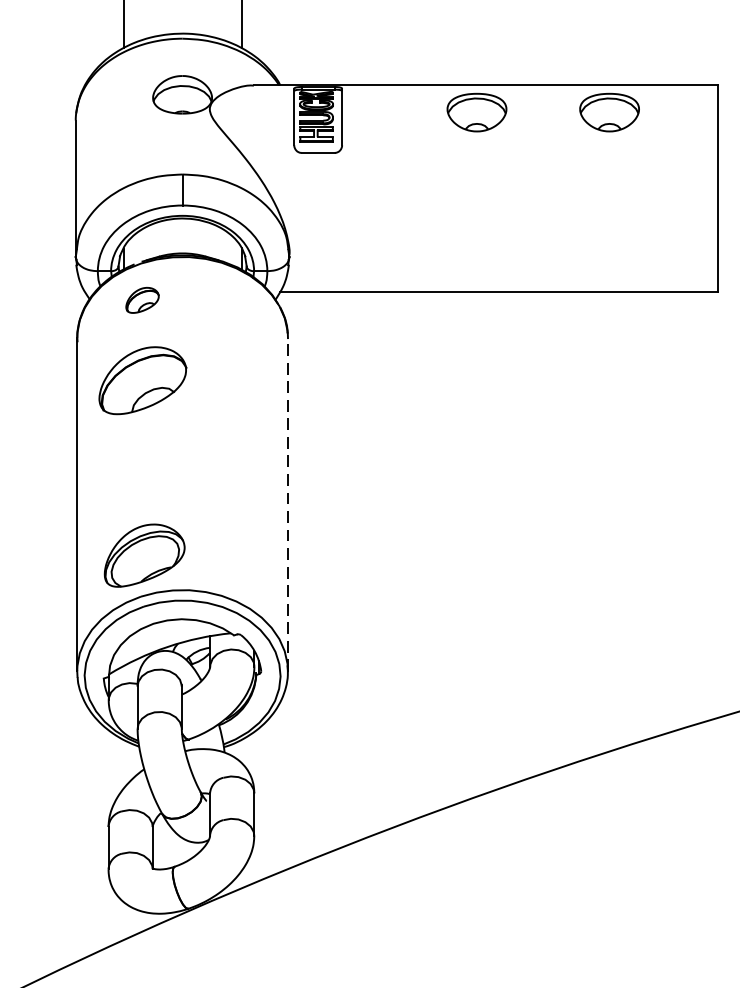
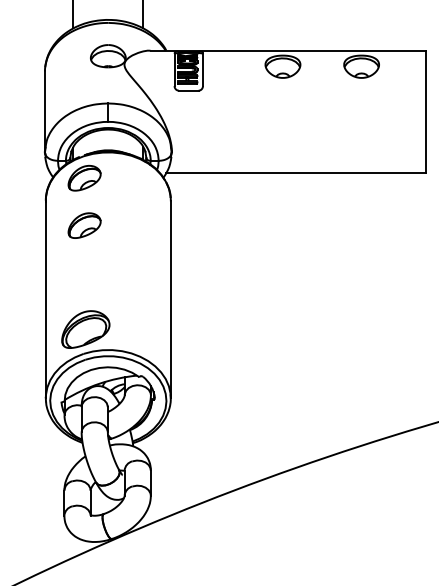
part: (142, 299) -> (84, 177), size x1.67
part: (142, 380) -> (84, 225), size x0.62
line: (287, 504) -> (170, 299), dashed -> solid

